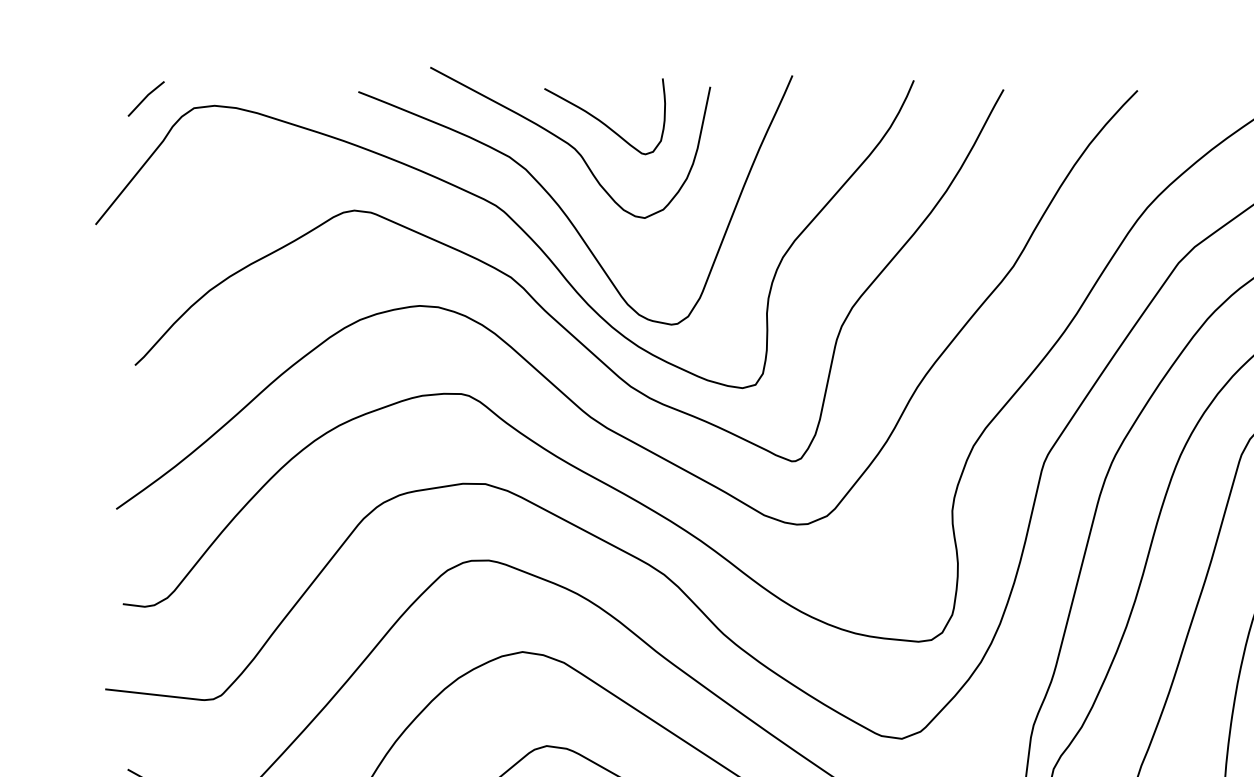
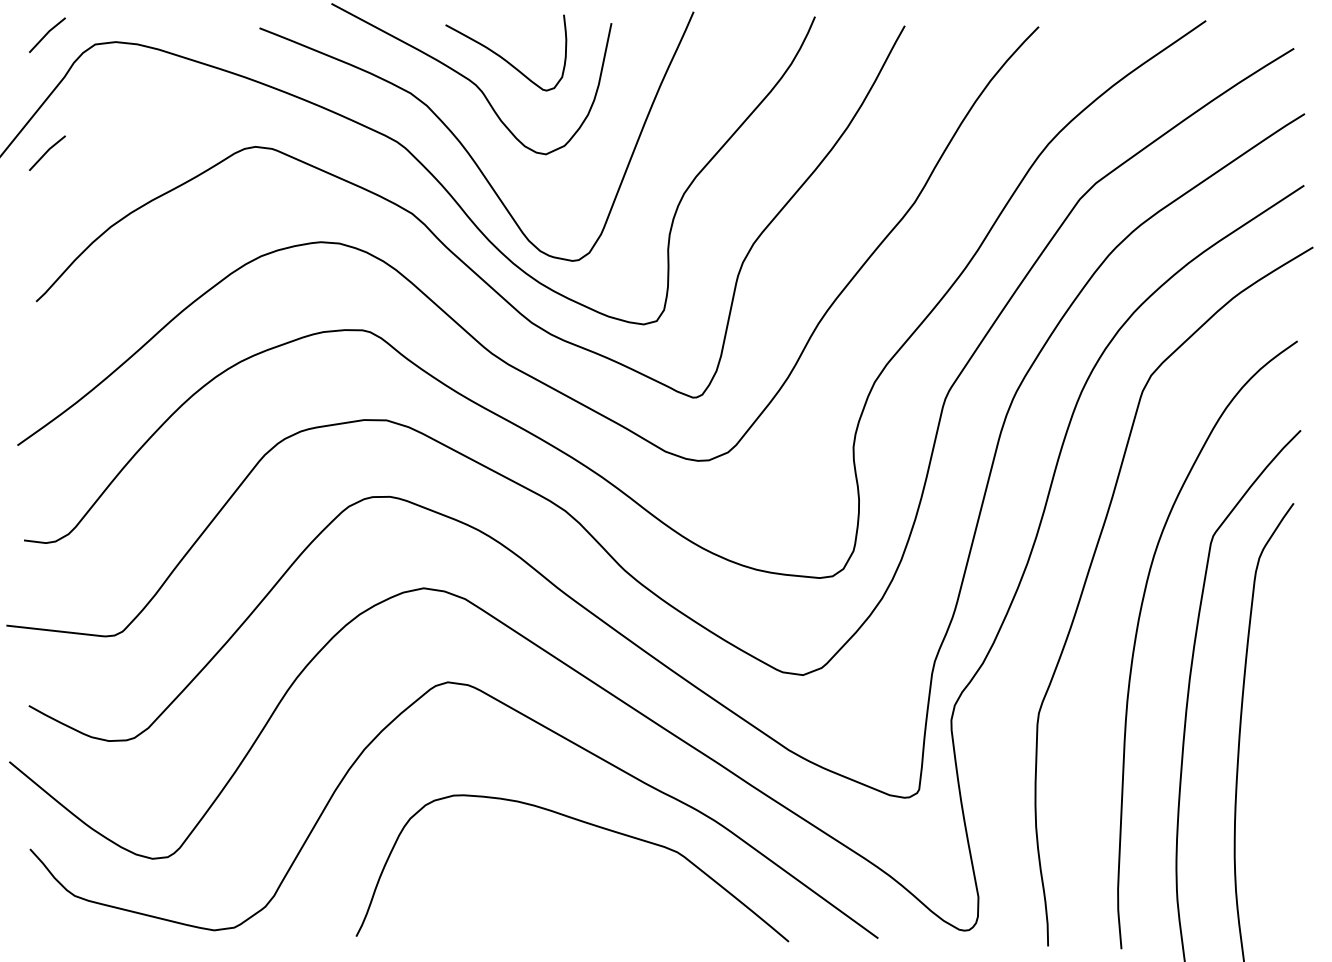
line: (146, 216) -> (47, 152), added

